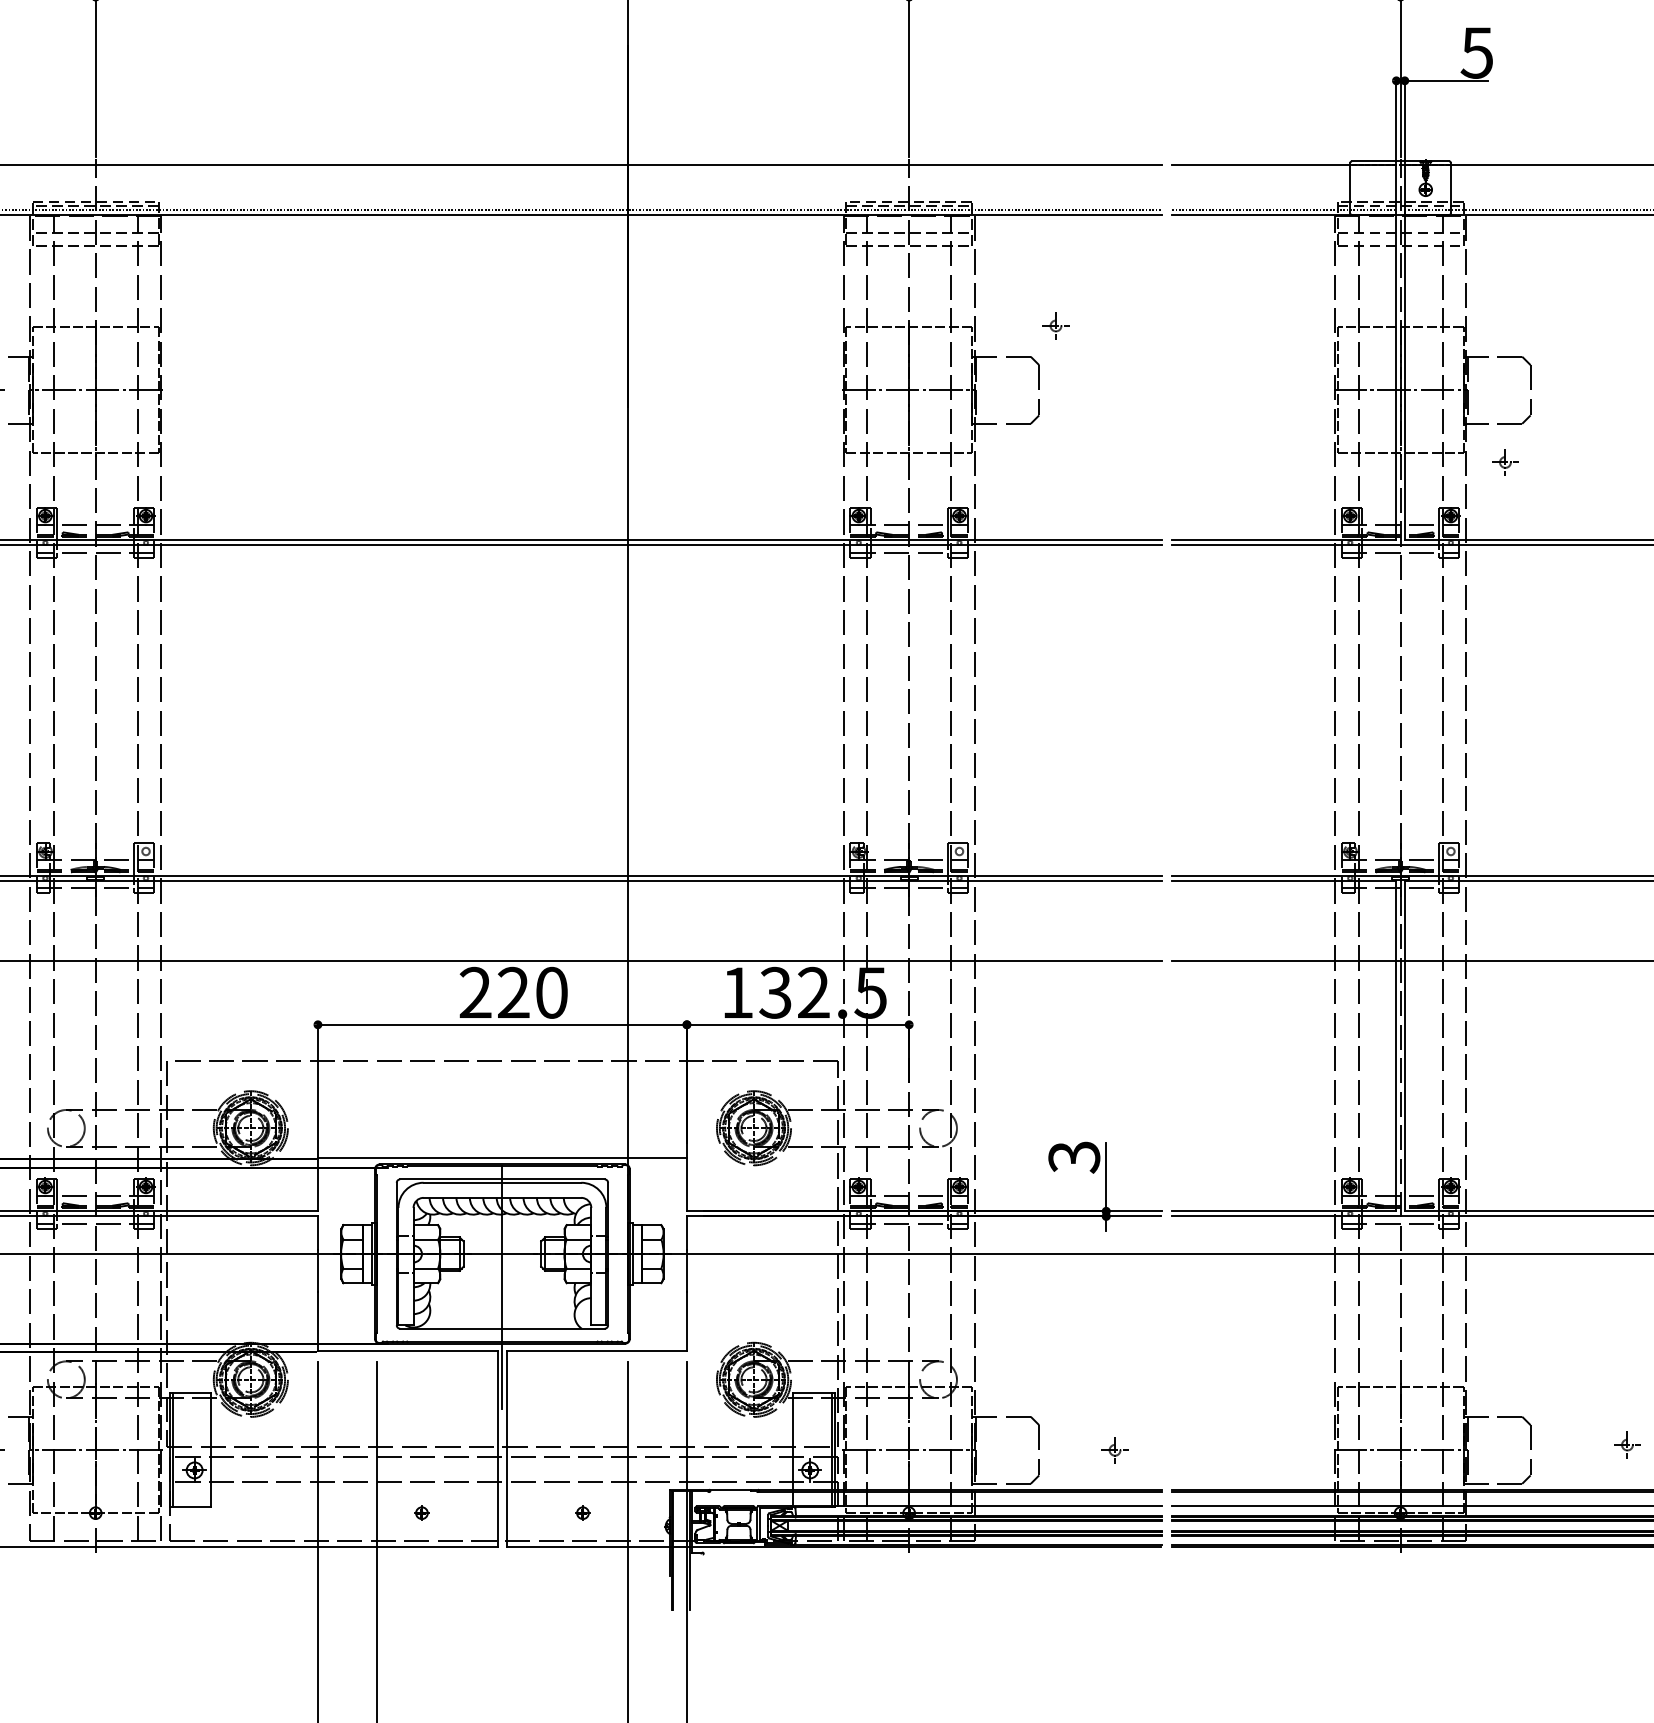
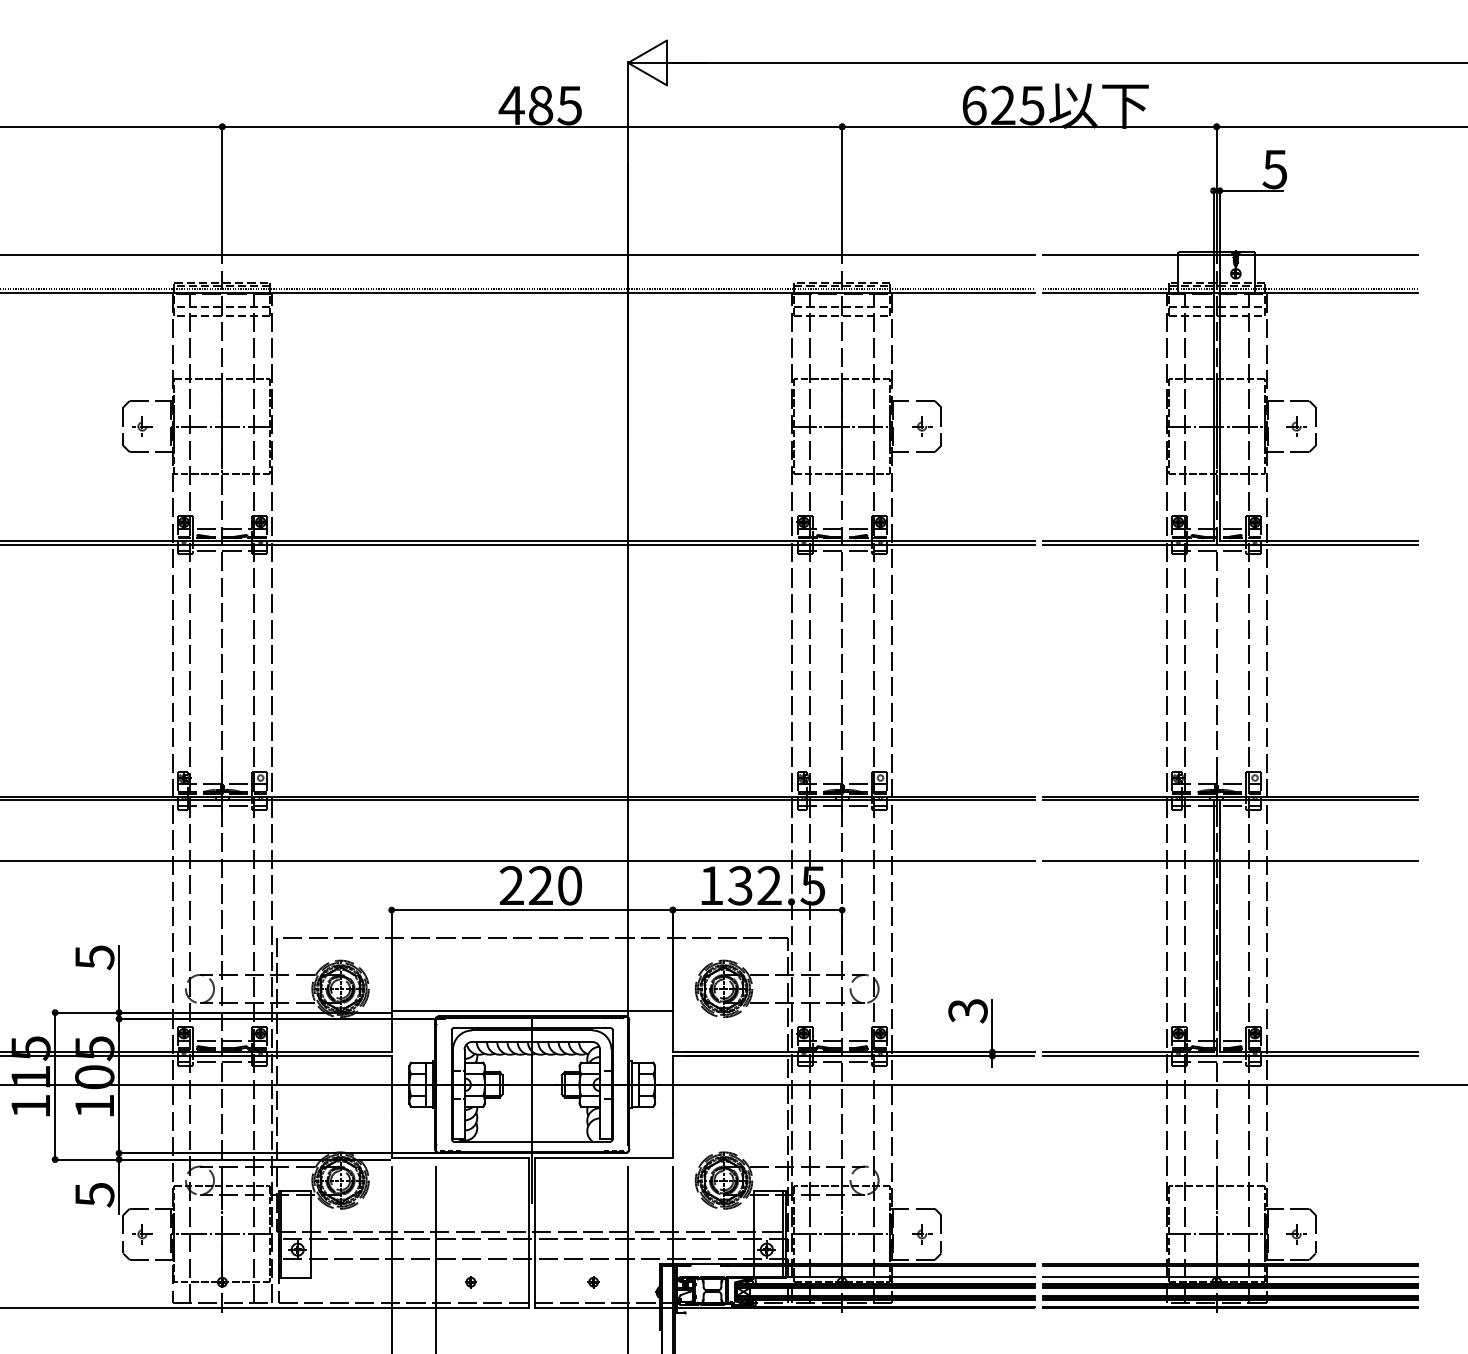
part: (1056, 325) -> (922, 426), moved
part: (1505, 462) -> (1296, 426), moved
part: (1627, 1445) -> (1296, 1234), moved
part: (1115, 1450) -> (922, 1234), moved

